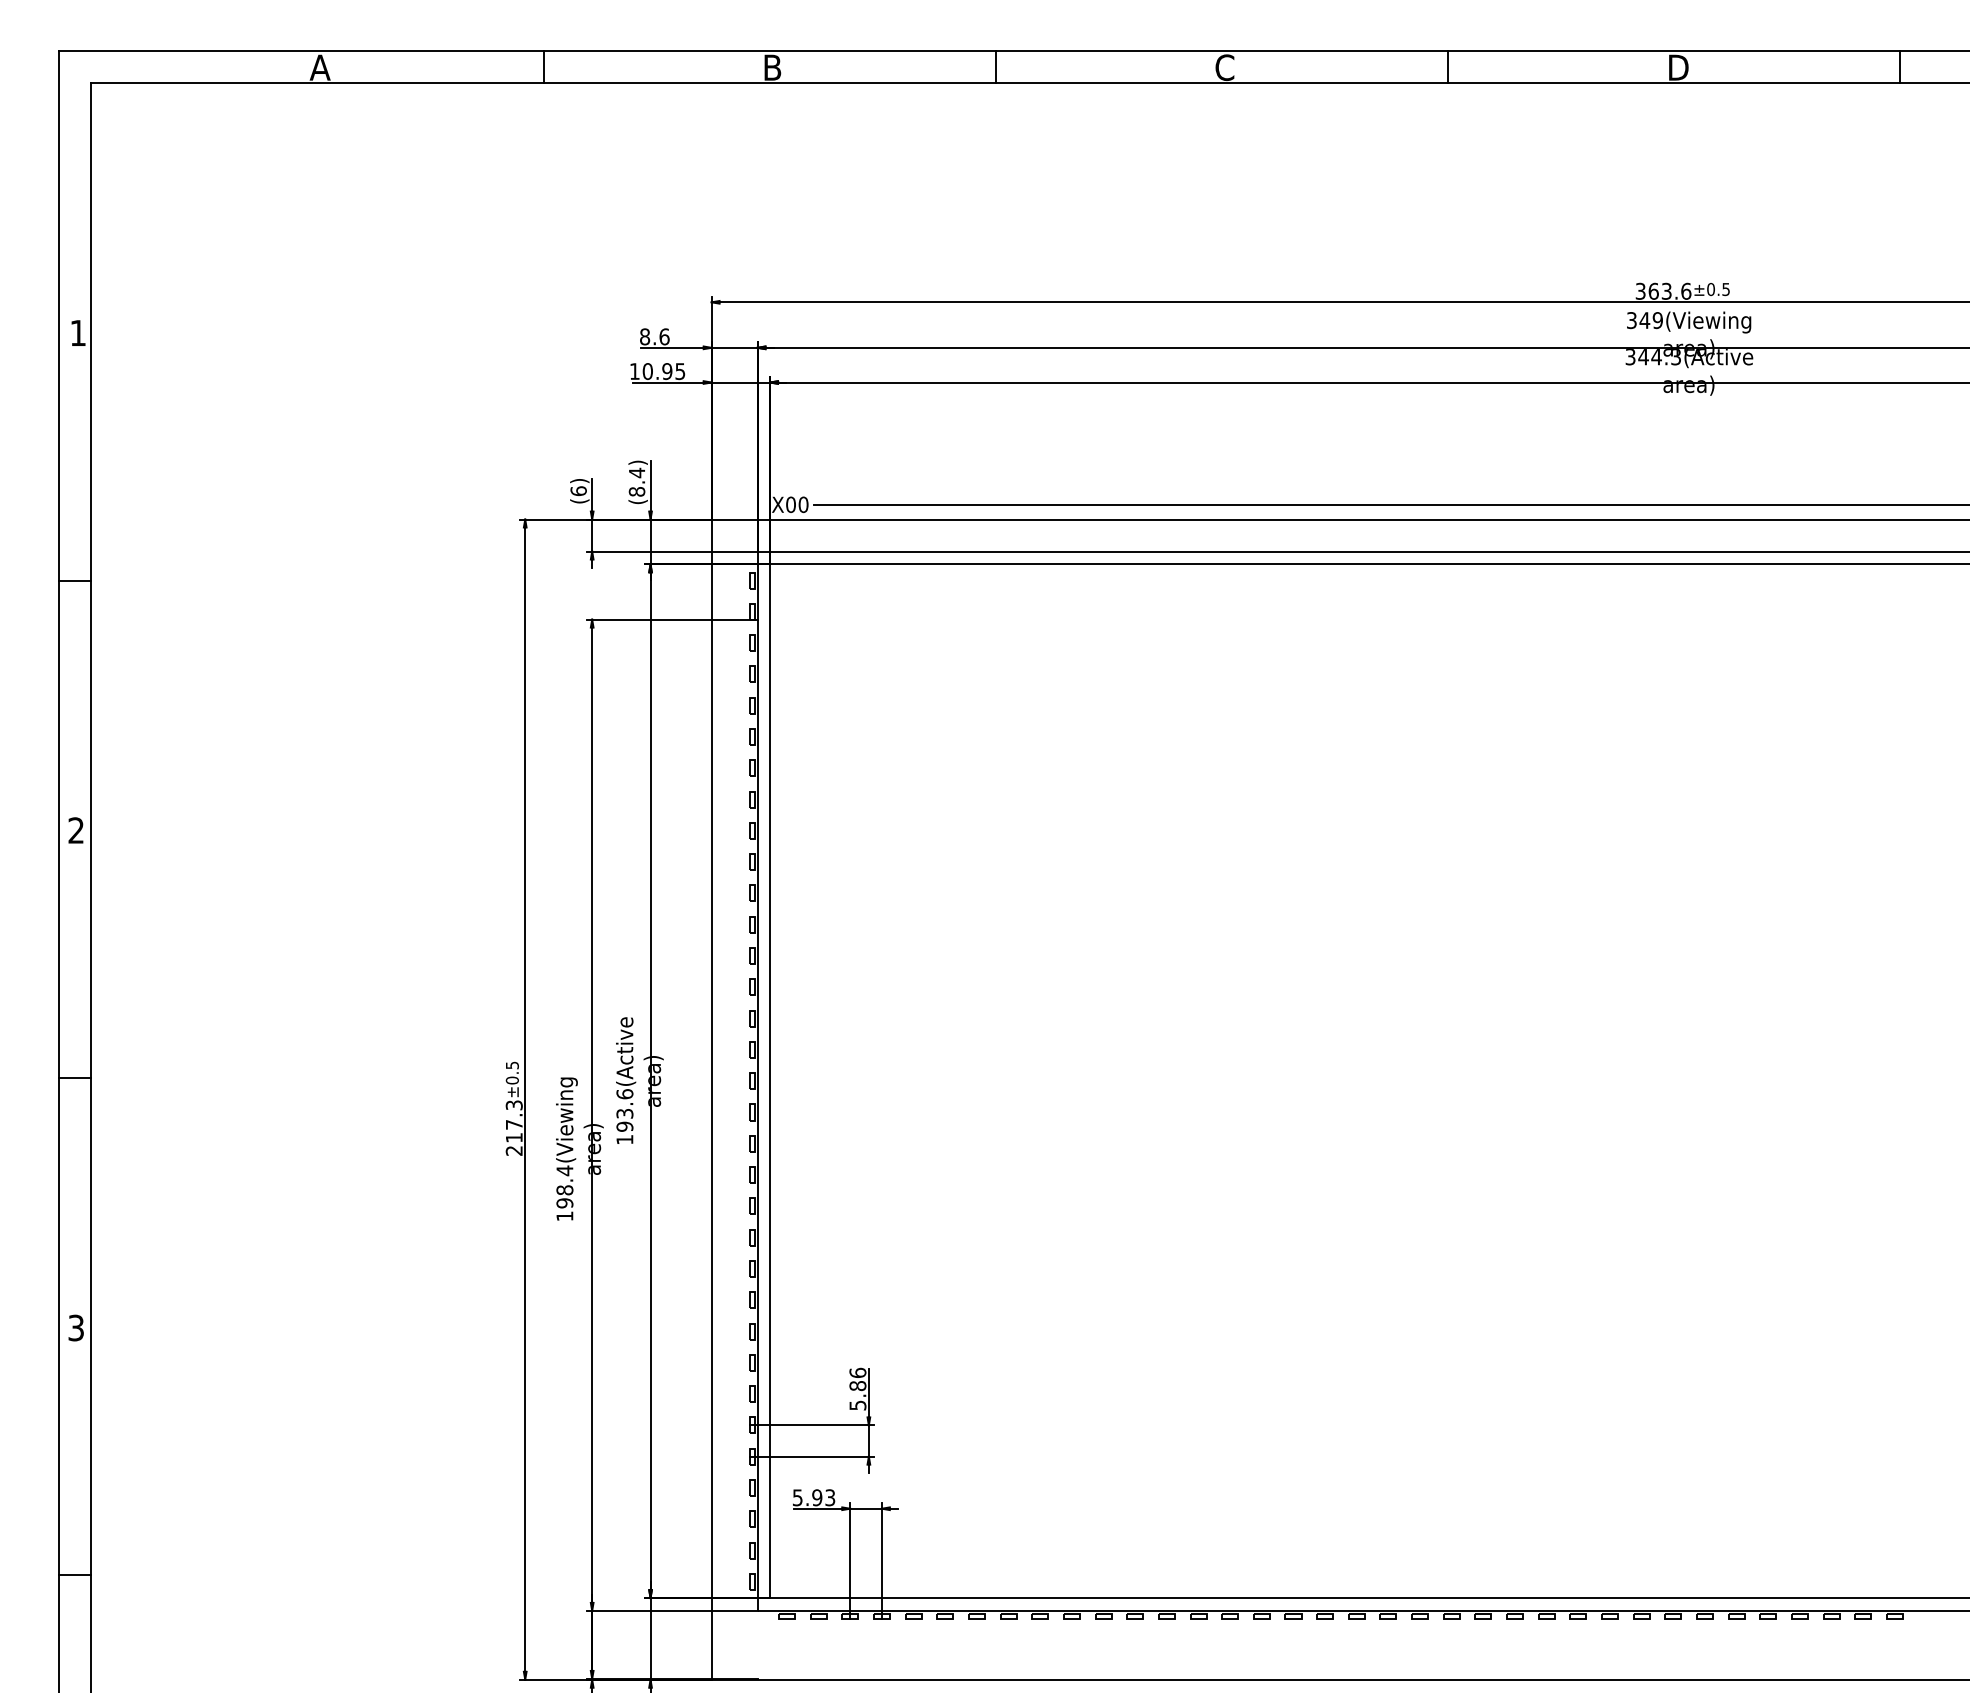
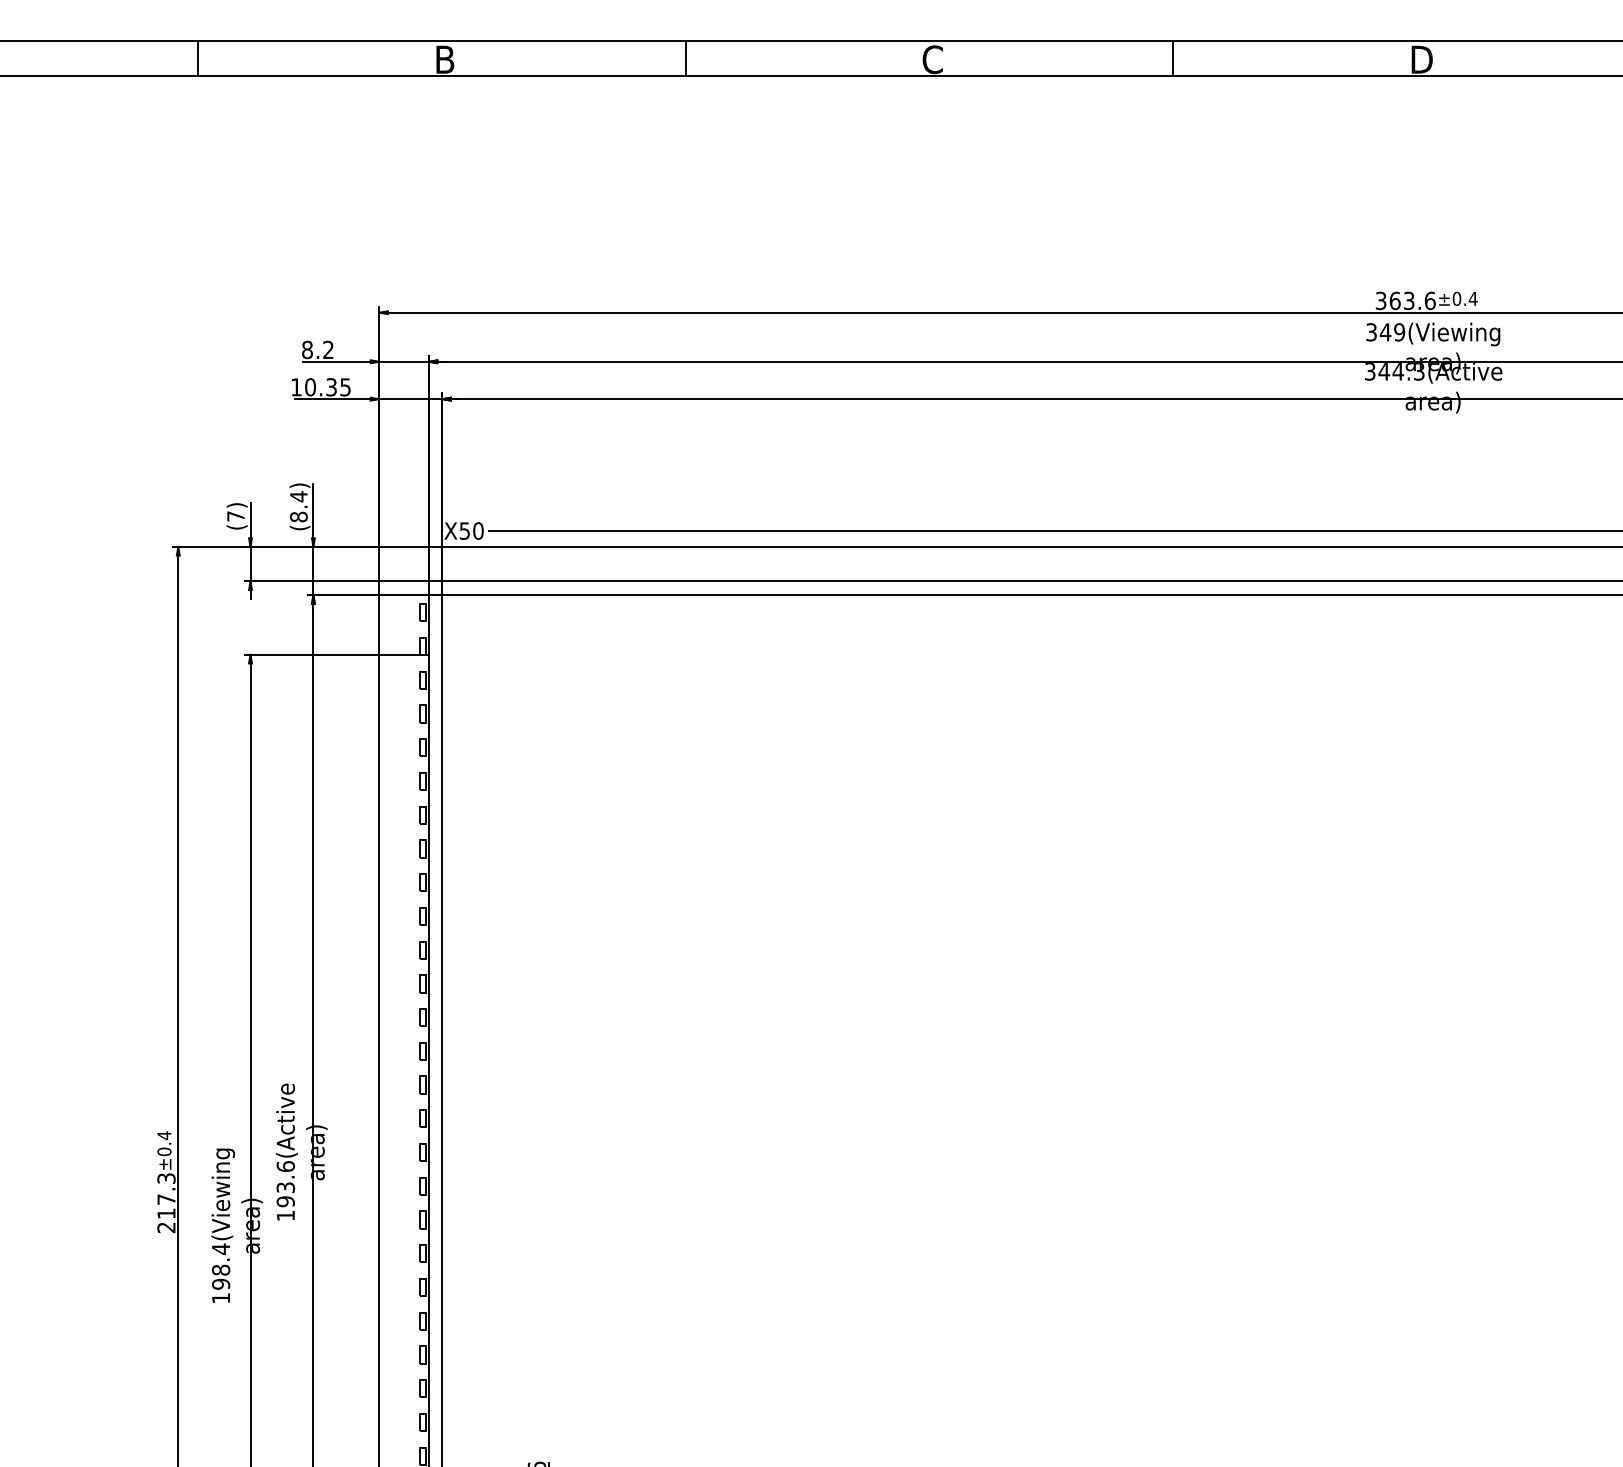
text: (1726, 289) -> (1473, 298), ±0.5 -> ±0.4
text: (664, 336) -> (328, 349), 8.6 -> 8.2
text: (667, 371) -> (331, 387), 10.95 -> 10.35
text: (578, 491) -> (235, 516), (6) -> (7)
text: (790, 504) -> (464, 530), X00 -> X50
text: (512, 1065) -> (164, 1135), ±0.5 -> ±0.4

